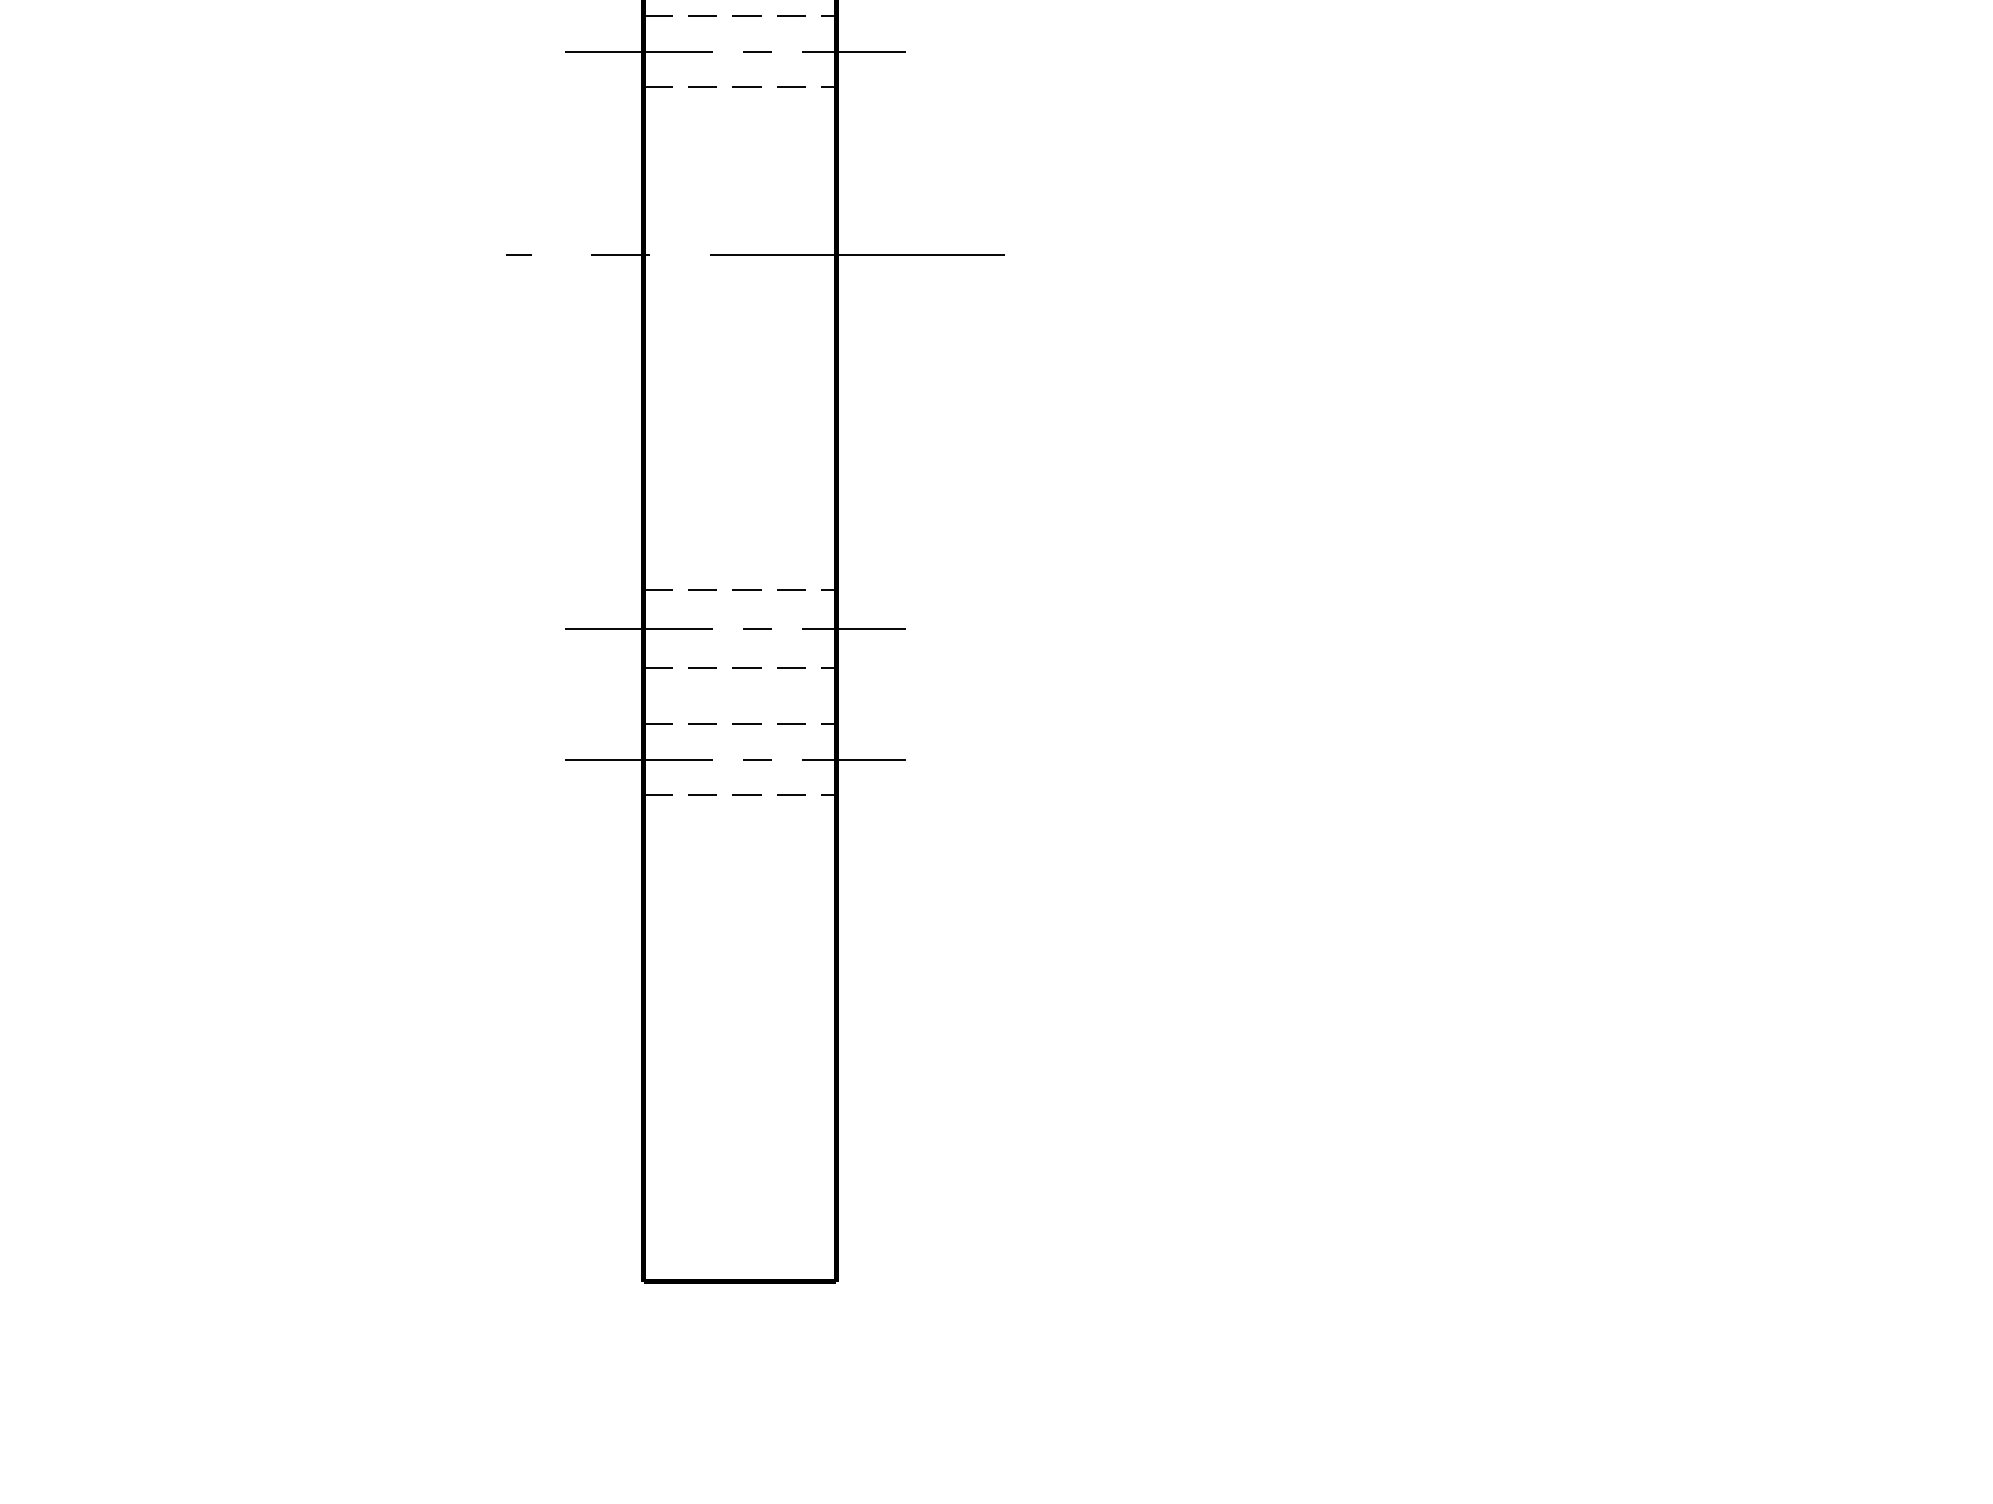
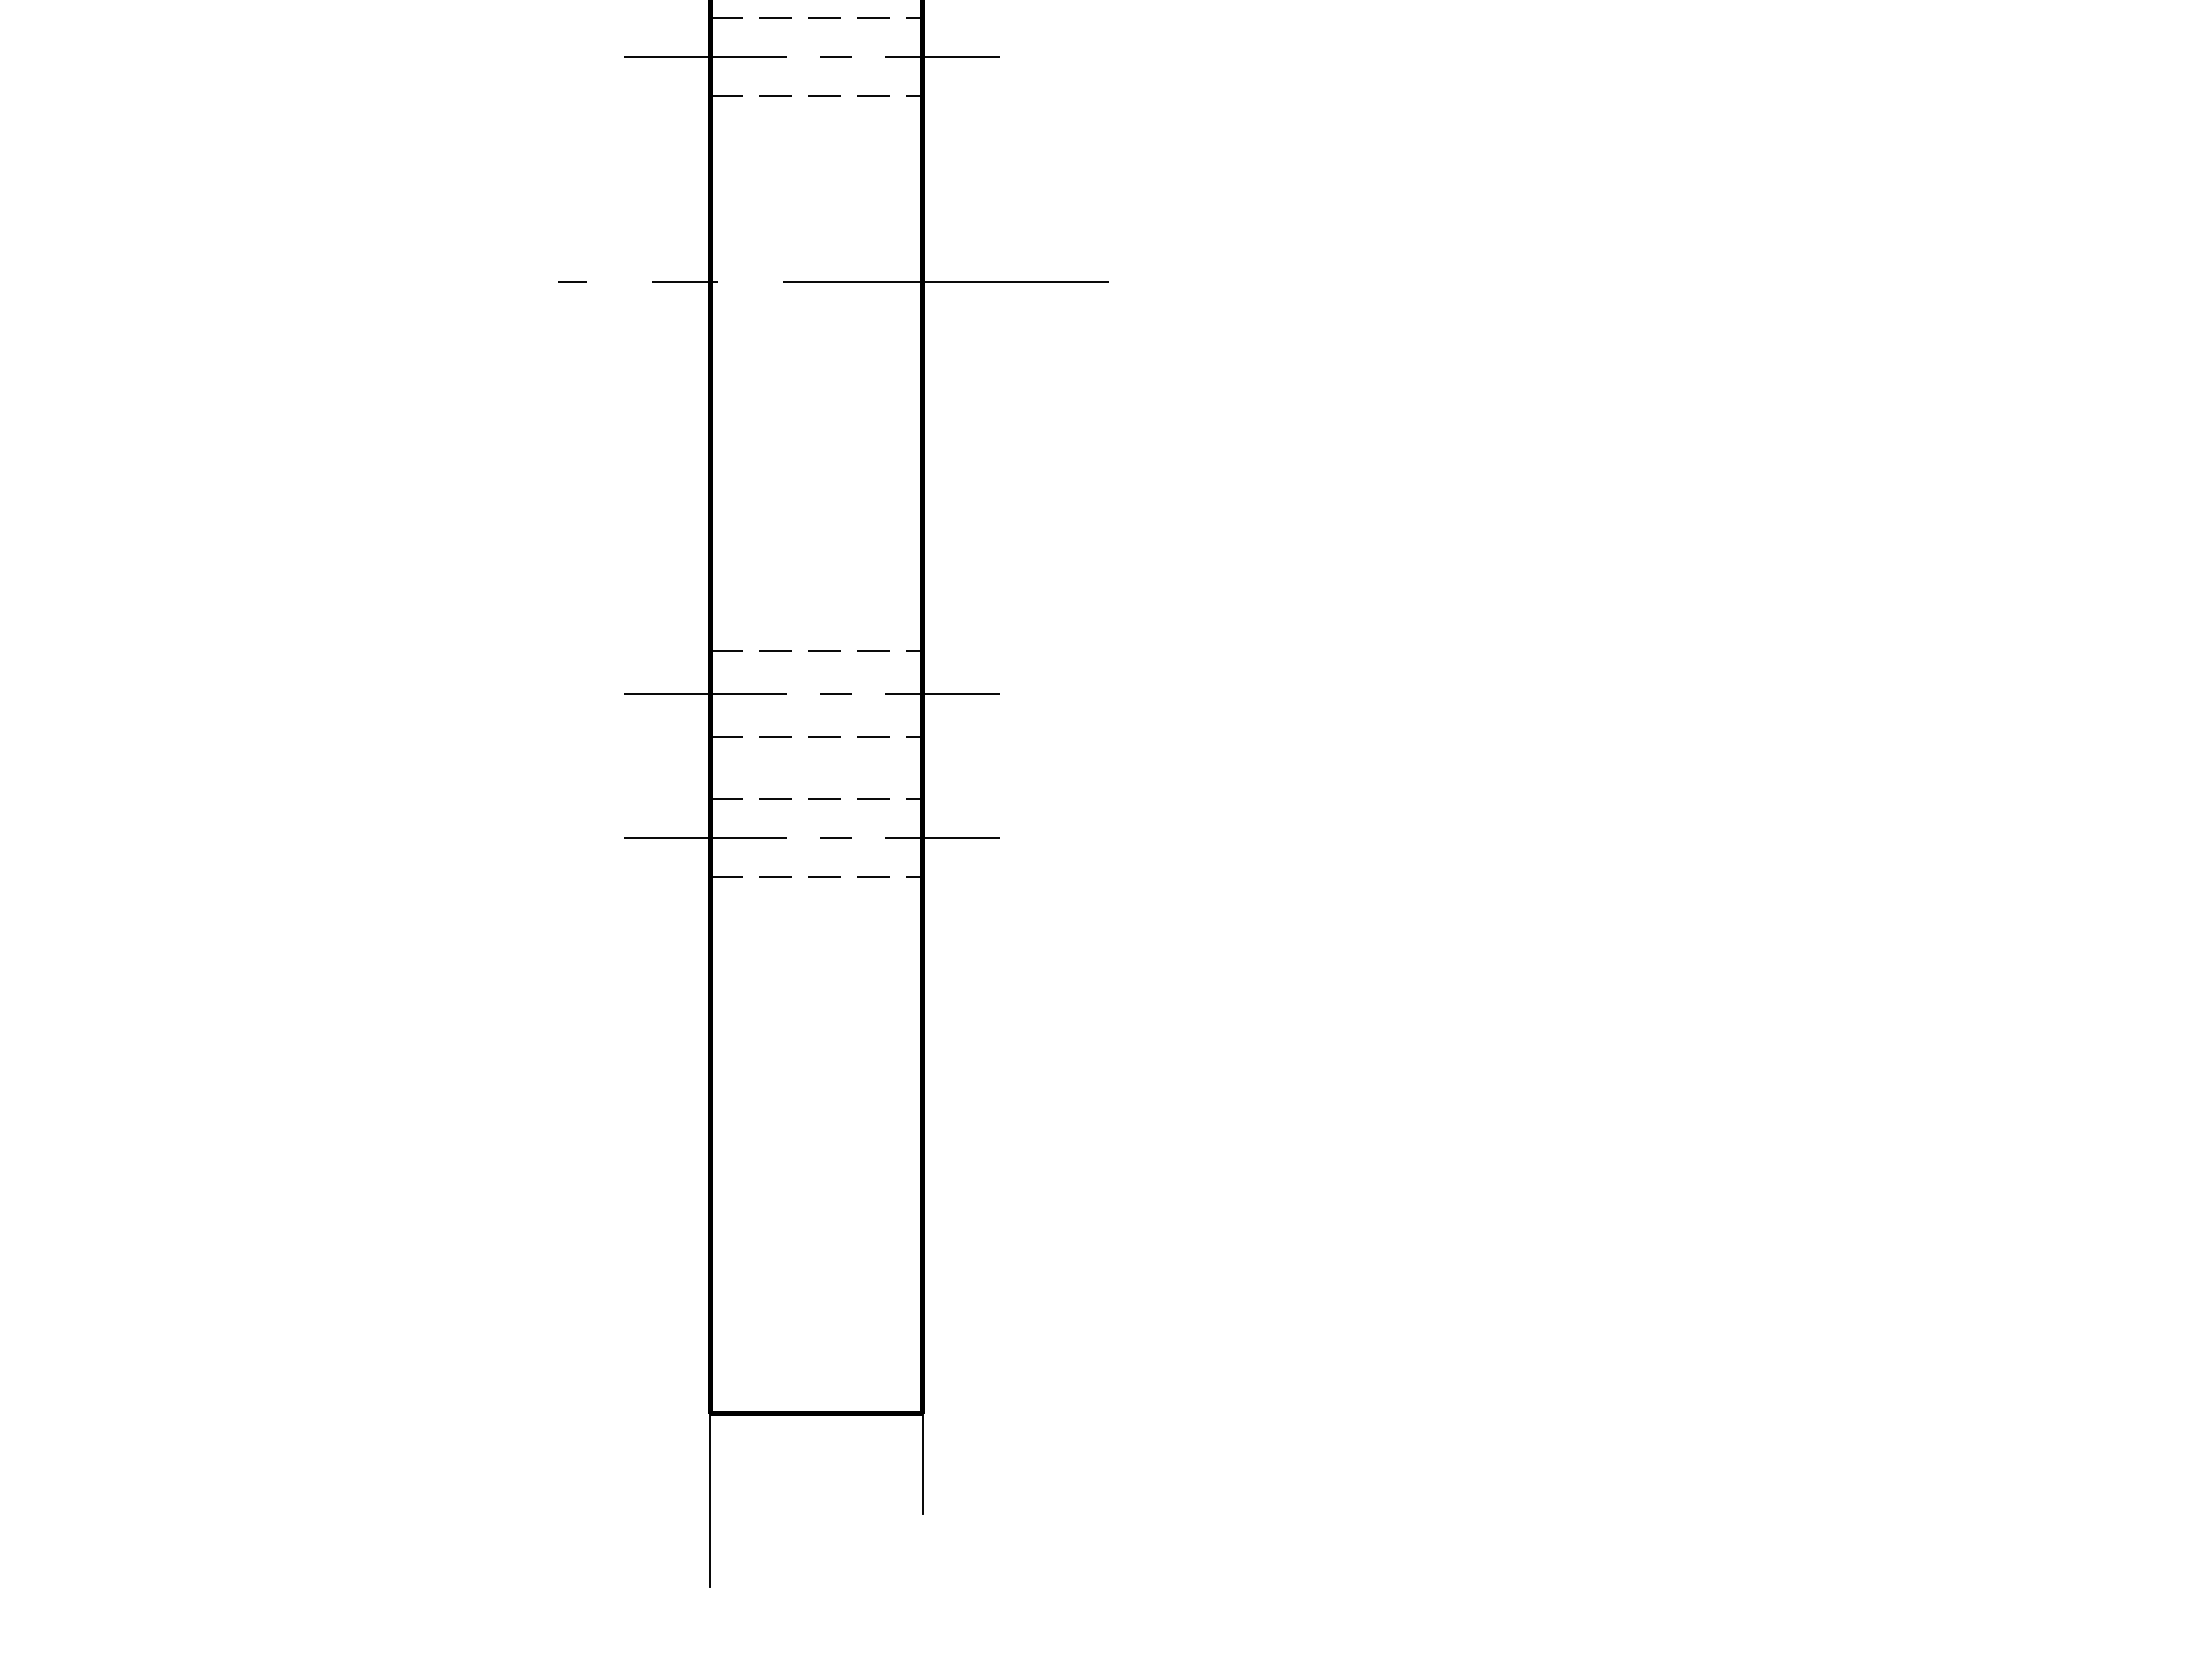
line: (836, 1326) -> (923, 1463), added
line: (643, 1360) -> (710, 1500), added

